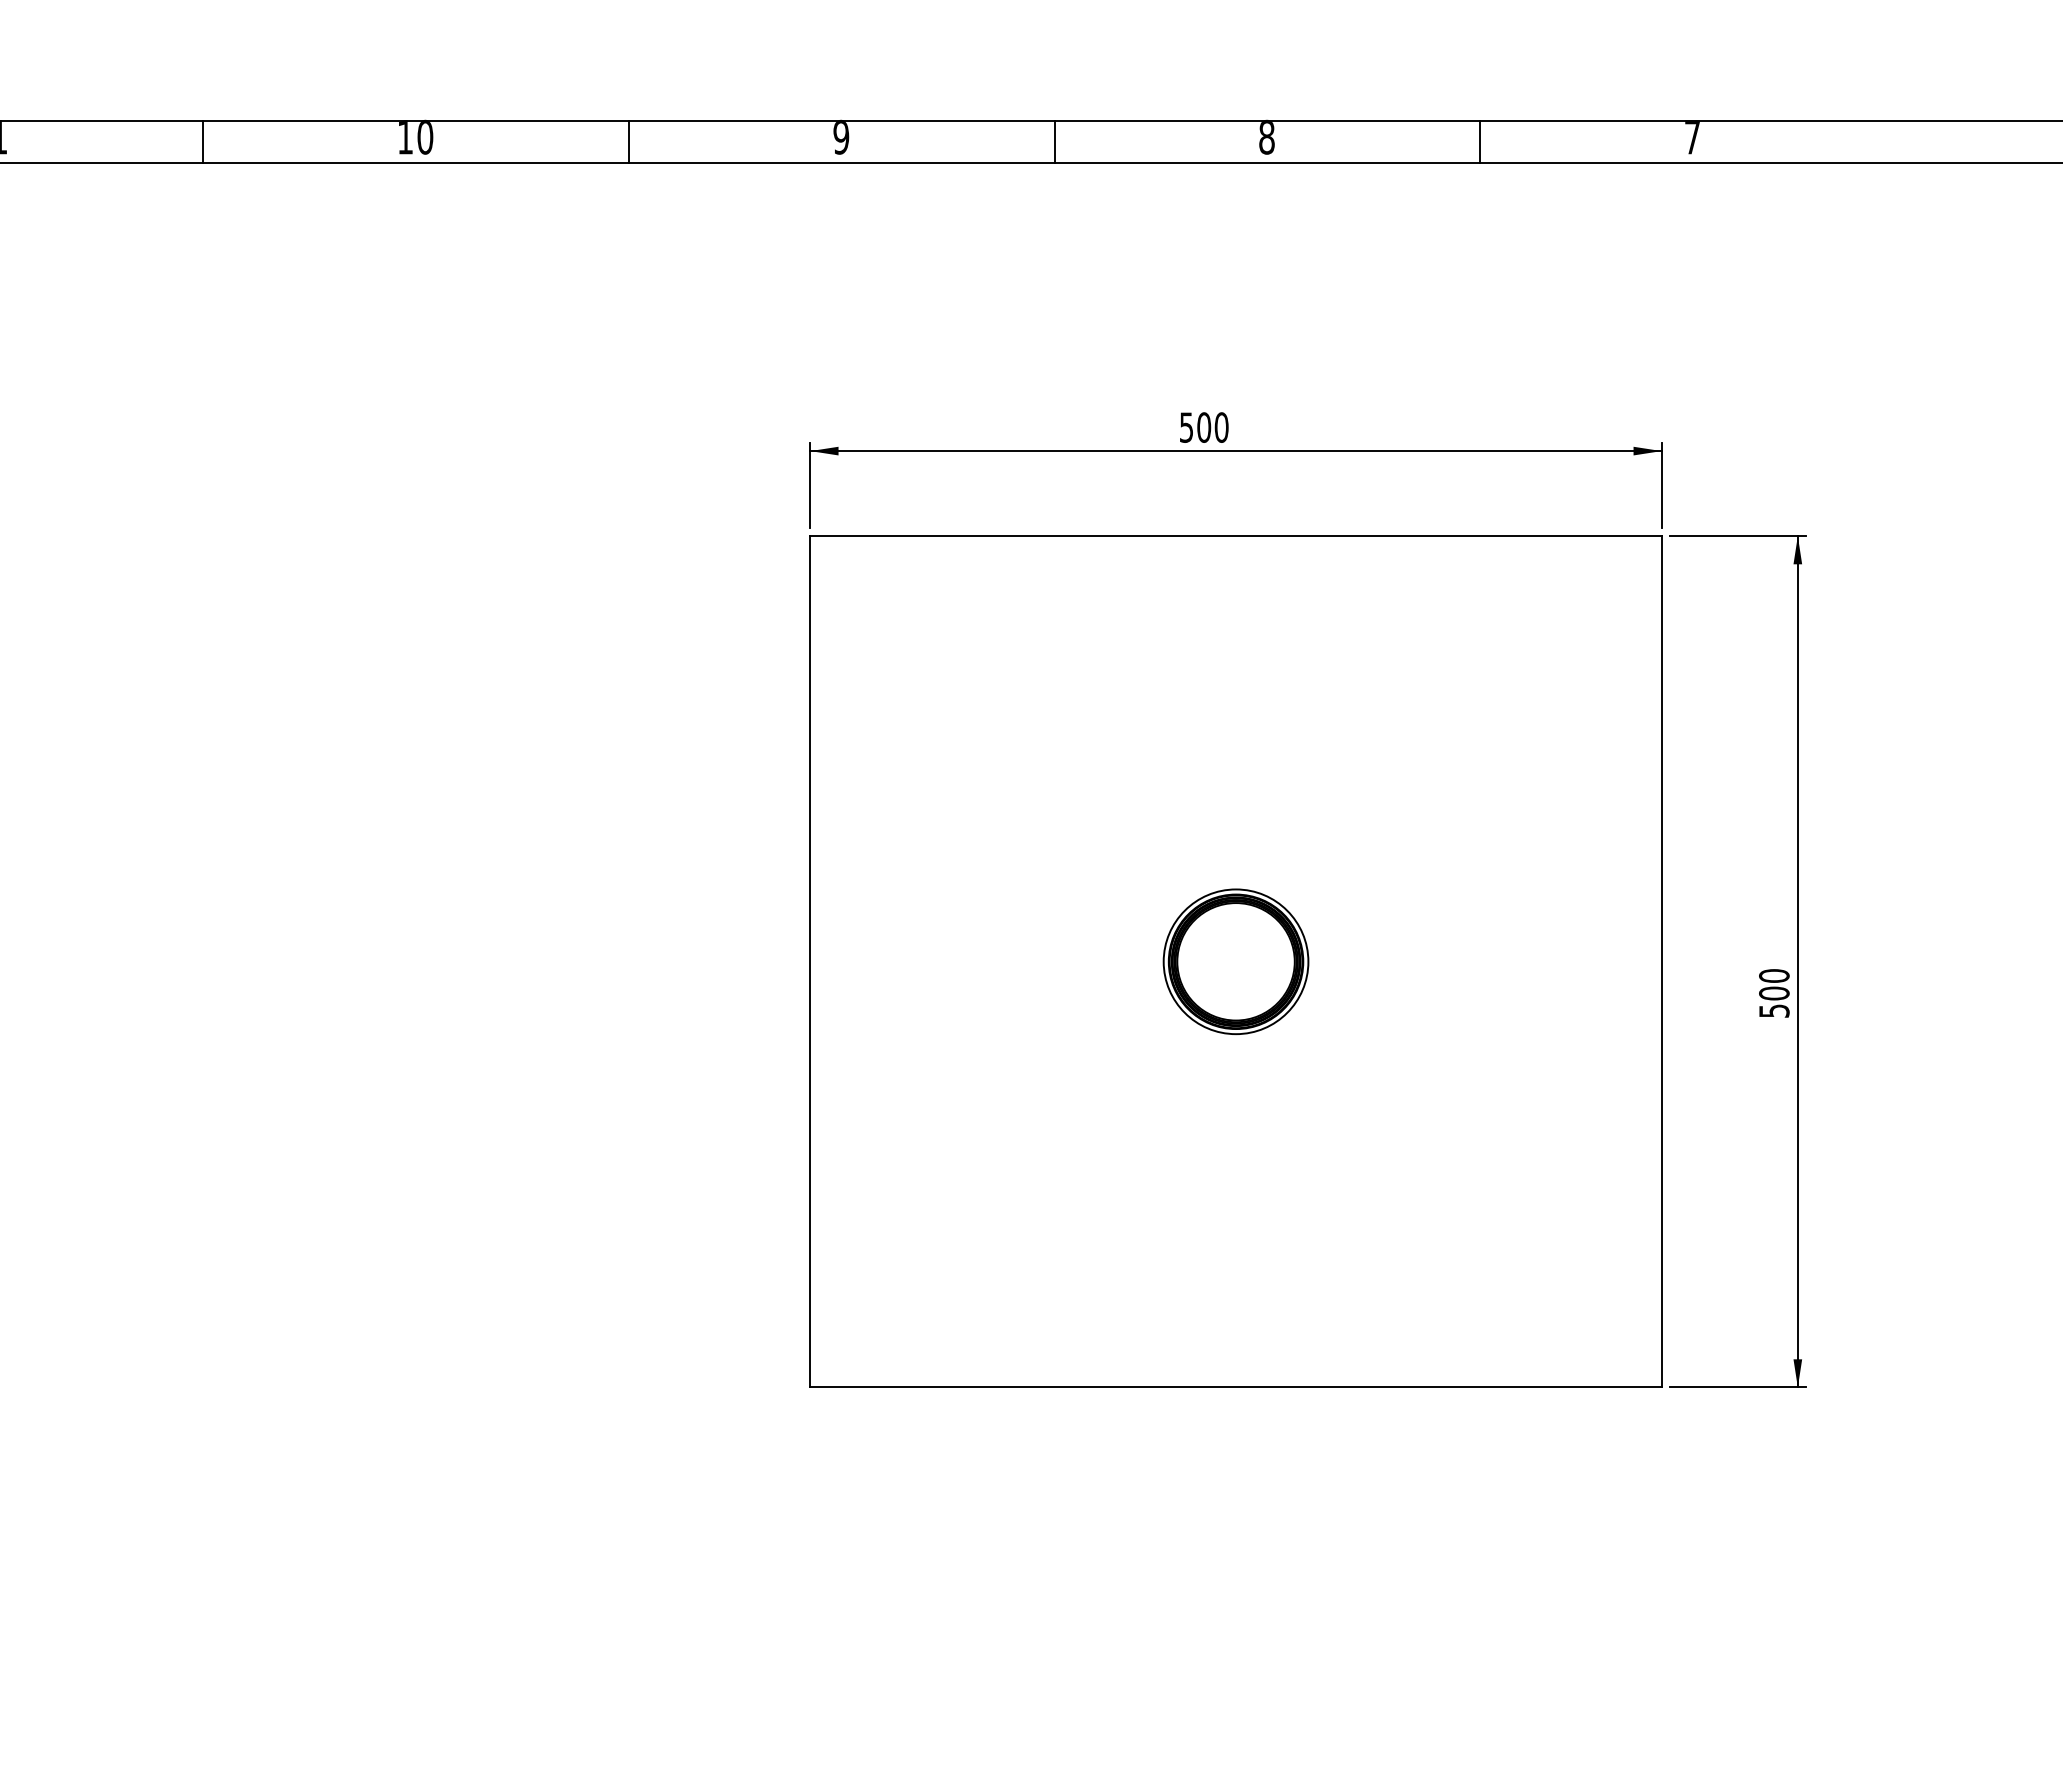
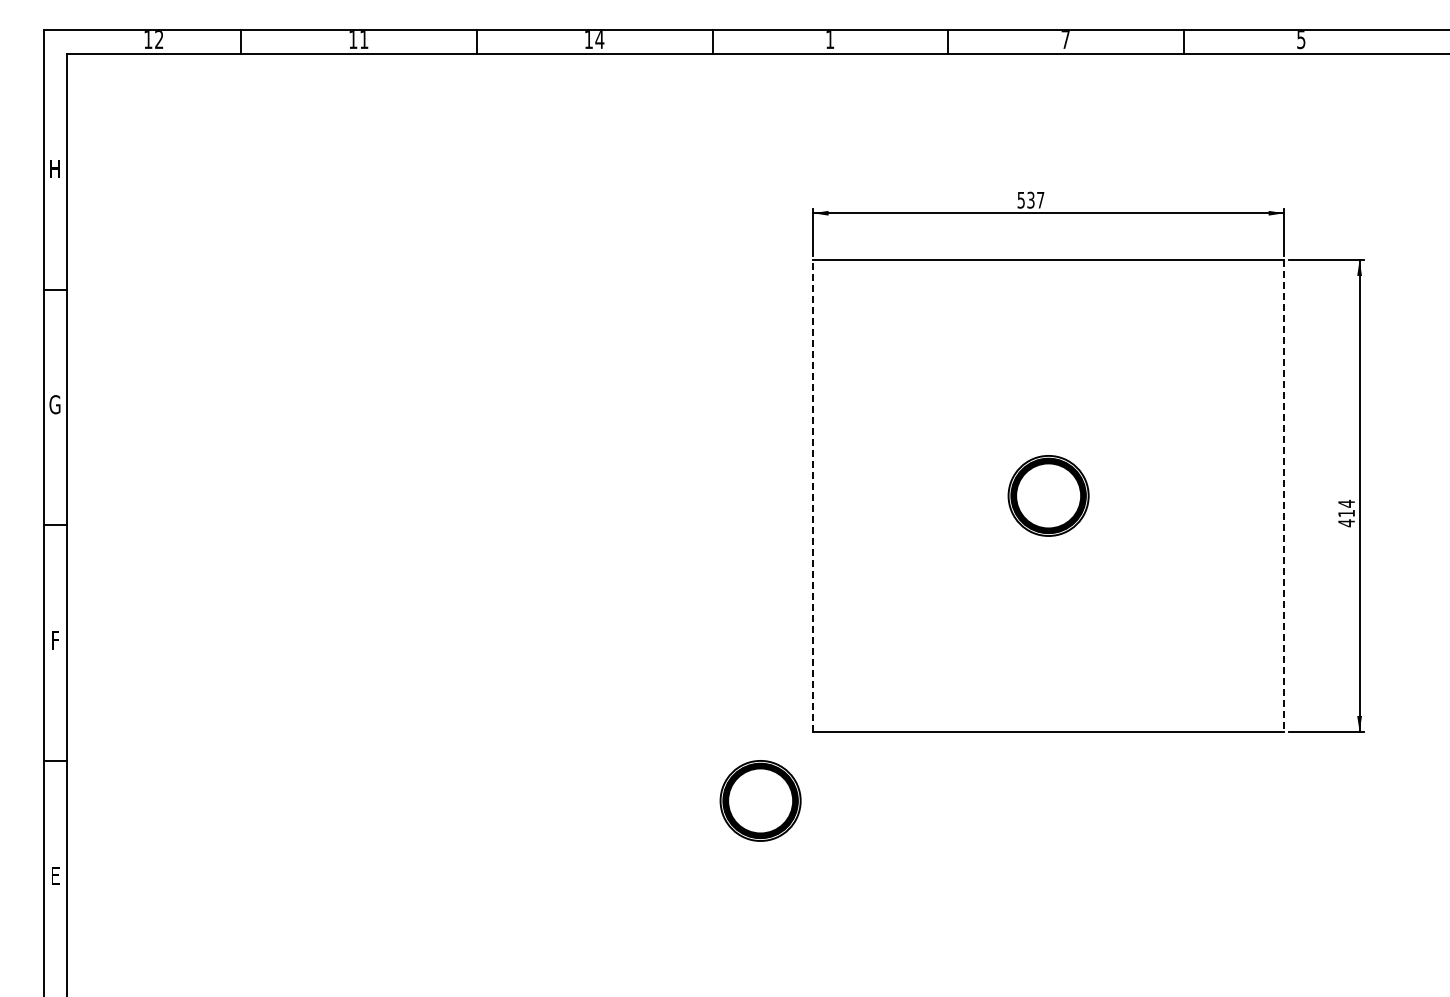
text: (424, 139) -> (599, 40), 10 -> 14
text: (840, 139) -> (829, 40), 9 -> 1
text: (1266, 139) -> (1065, 40), 8 -> 7
text: (1692, 139) -> (1301, 40), 7 -> 5
text: (1212, 426) -> (1035, 199), 500 -> 537
line: (811, 960) -> (813, 495), solid -> dashed
line: (1662, 960) -> (1284, 495), solid -> dashed
text: (1774, 993) -> (1346, 513), 500 -> 414
part: (715, 1511) -> (760, 800), added

